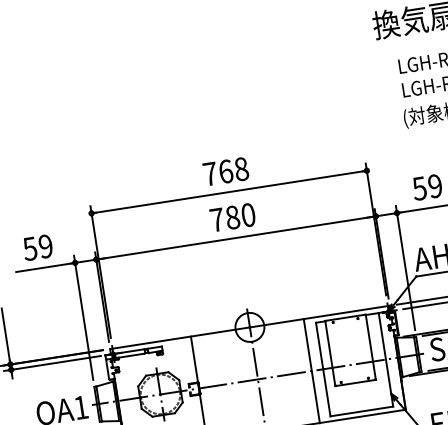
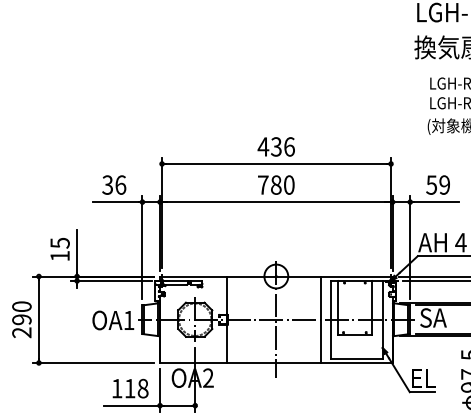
text: (224, 171) -> (275, 146), 768 -> 436
text: (38, 246) -> (114, 184), 59 -> 36

